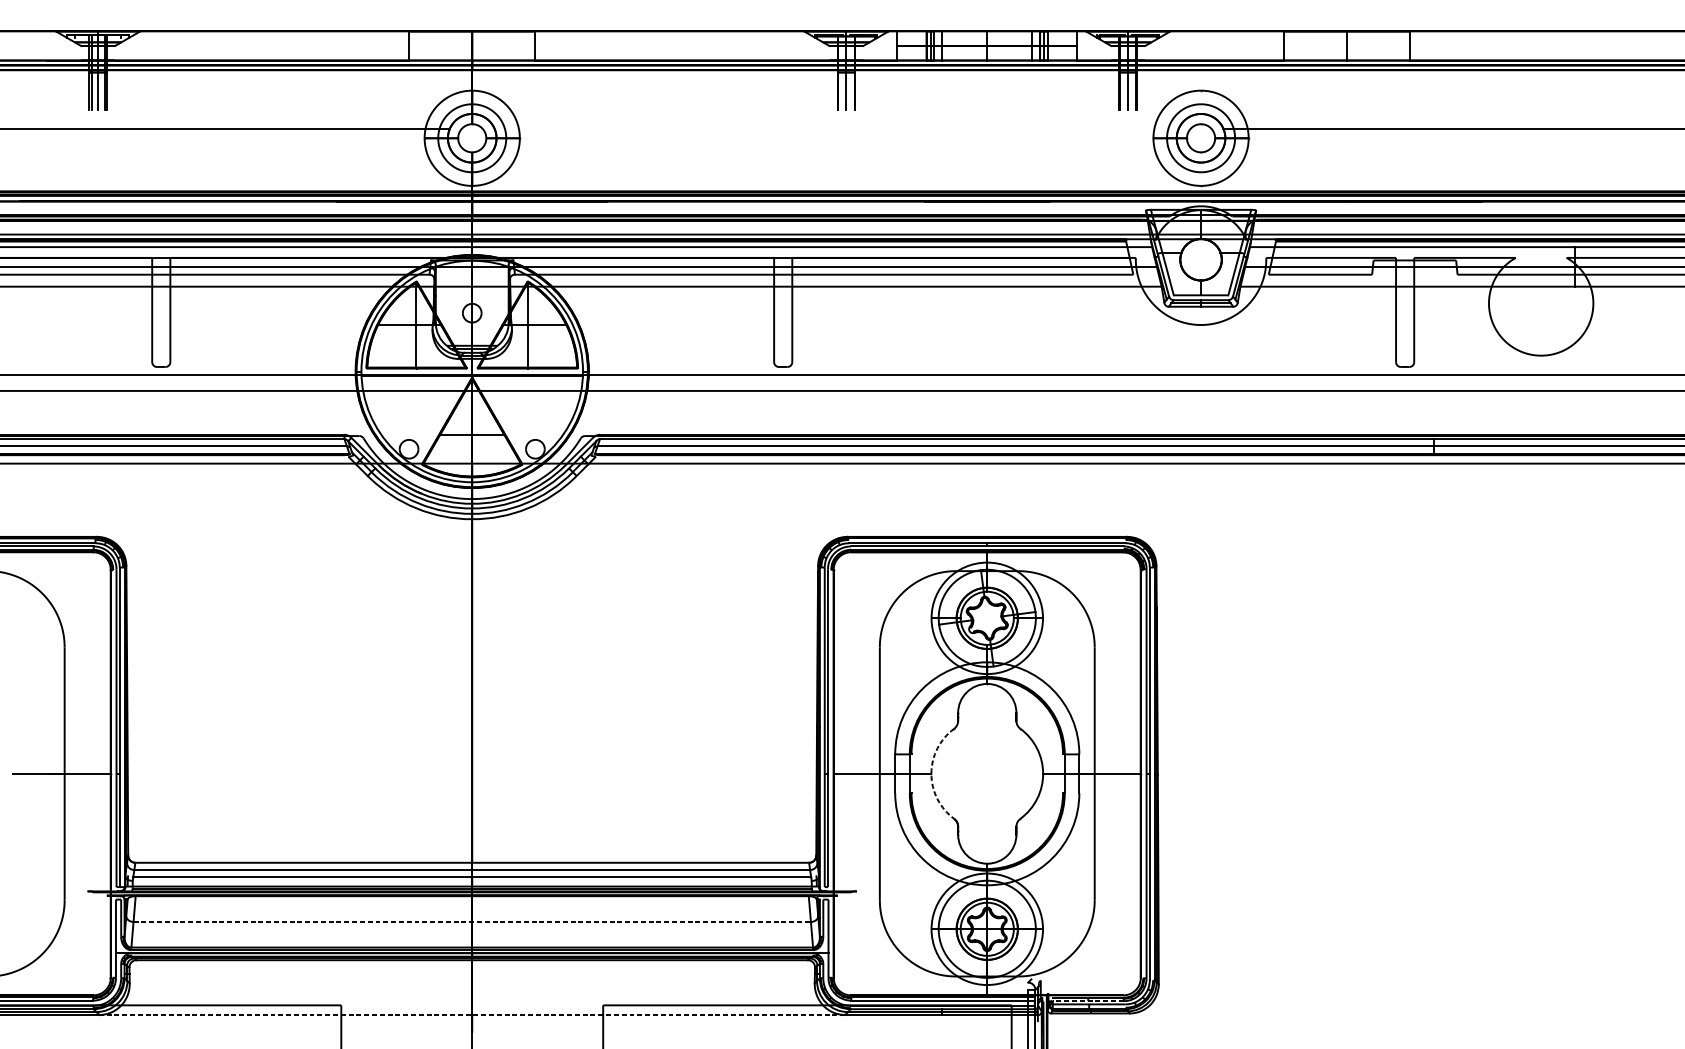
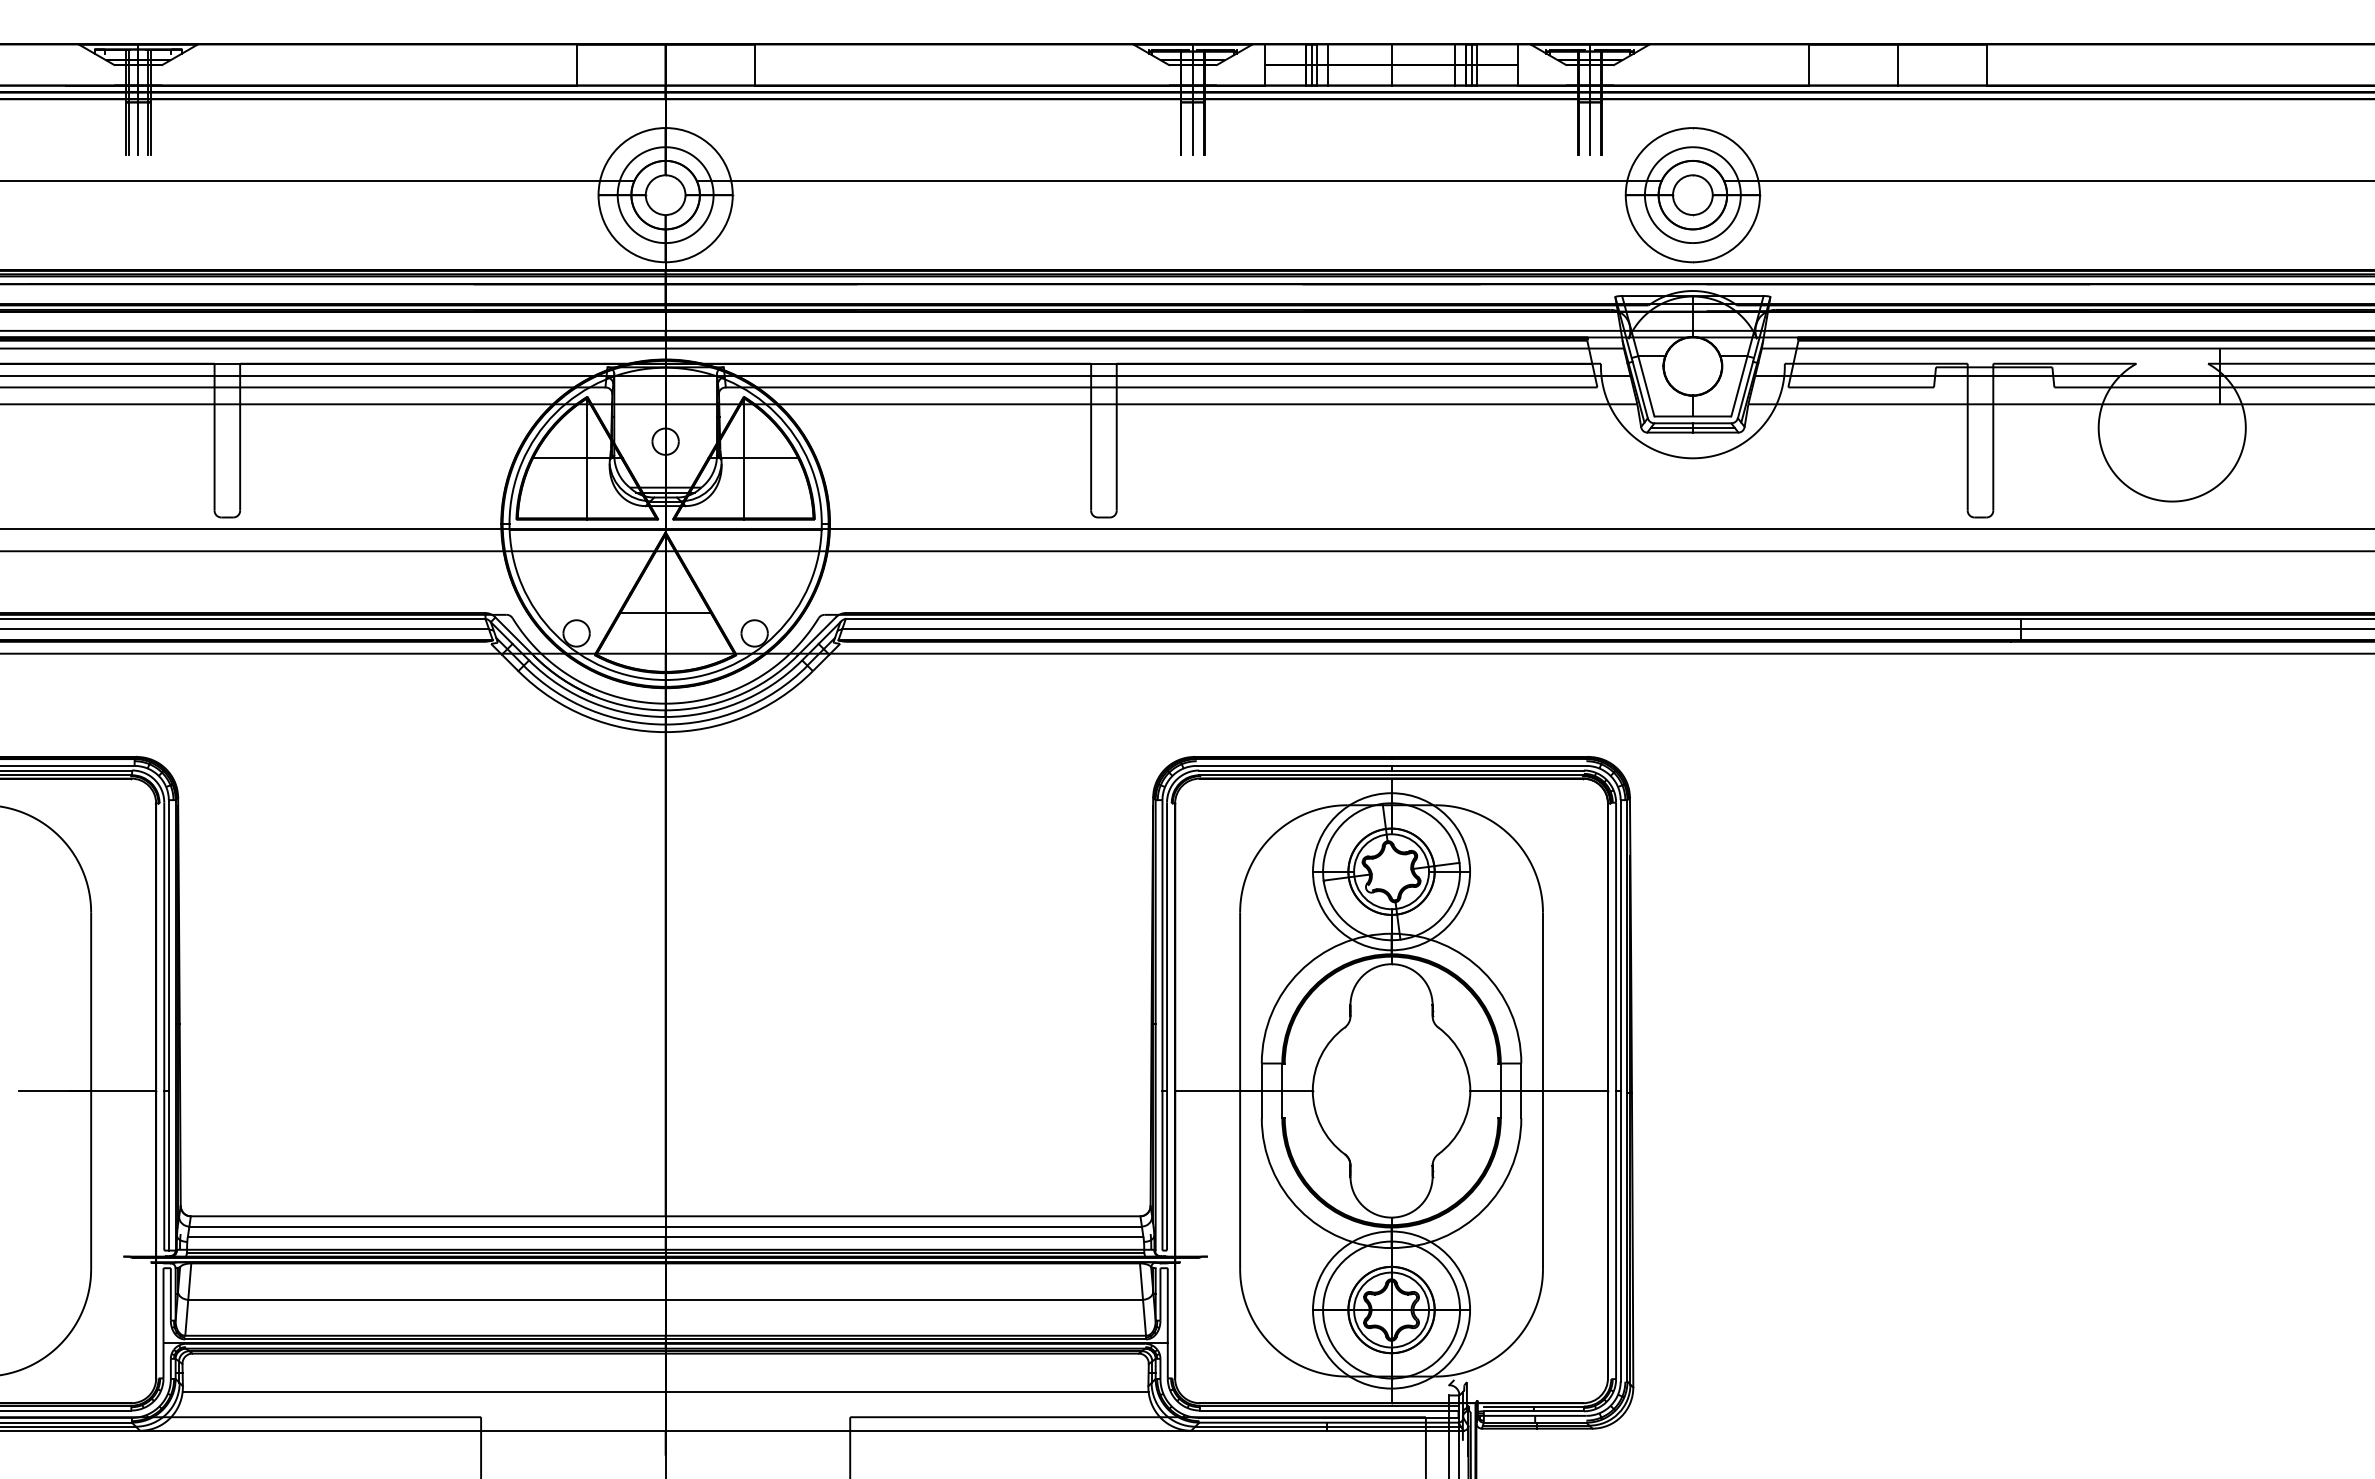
line: (836, 128) -> (1179, 181), added
arc: (931, 773) -> (1312, 1090), dashed -> solid
line: (472, 921) -> (666, 1299), dashed -> solid
line: (472, 987) -> (665, 1392), added
line: (1087, 1001) -> (1533, 1411), dashed -> solid
line: (472, 1014) -> (665, 1430), dashed -> solid

